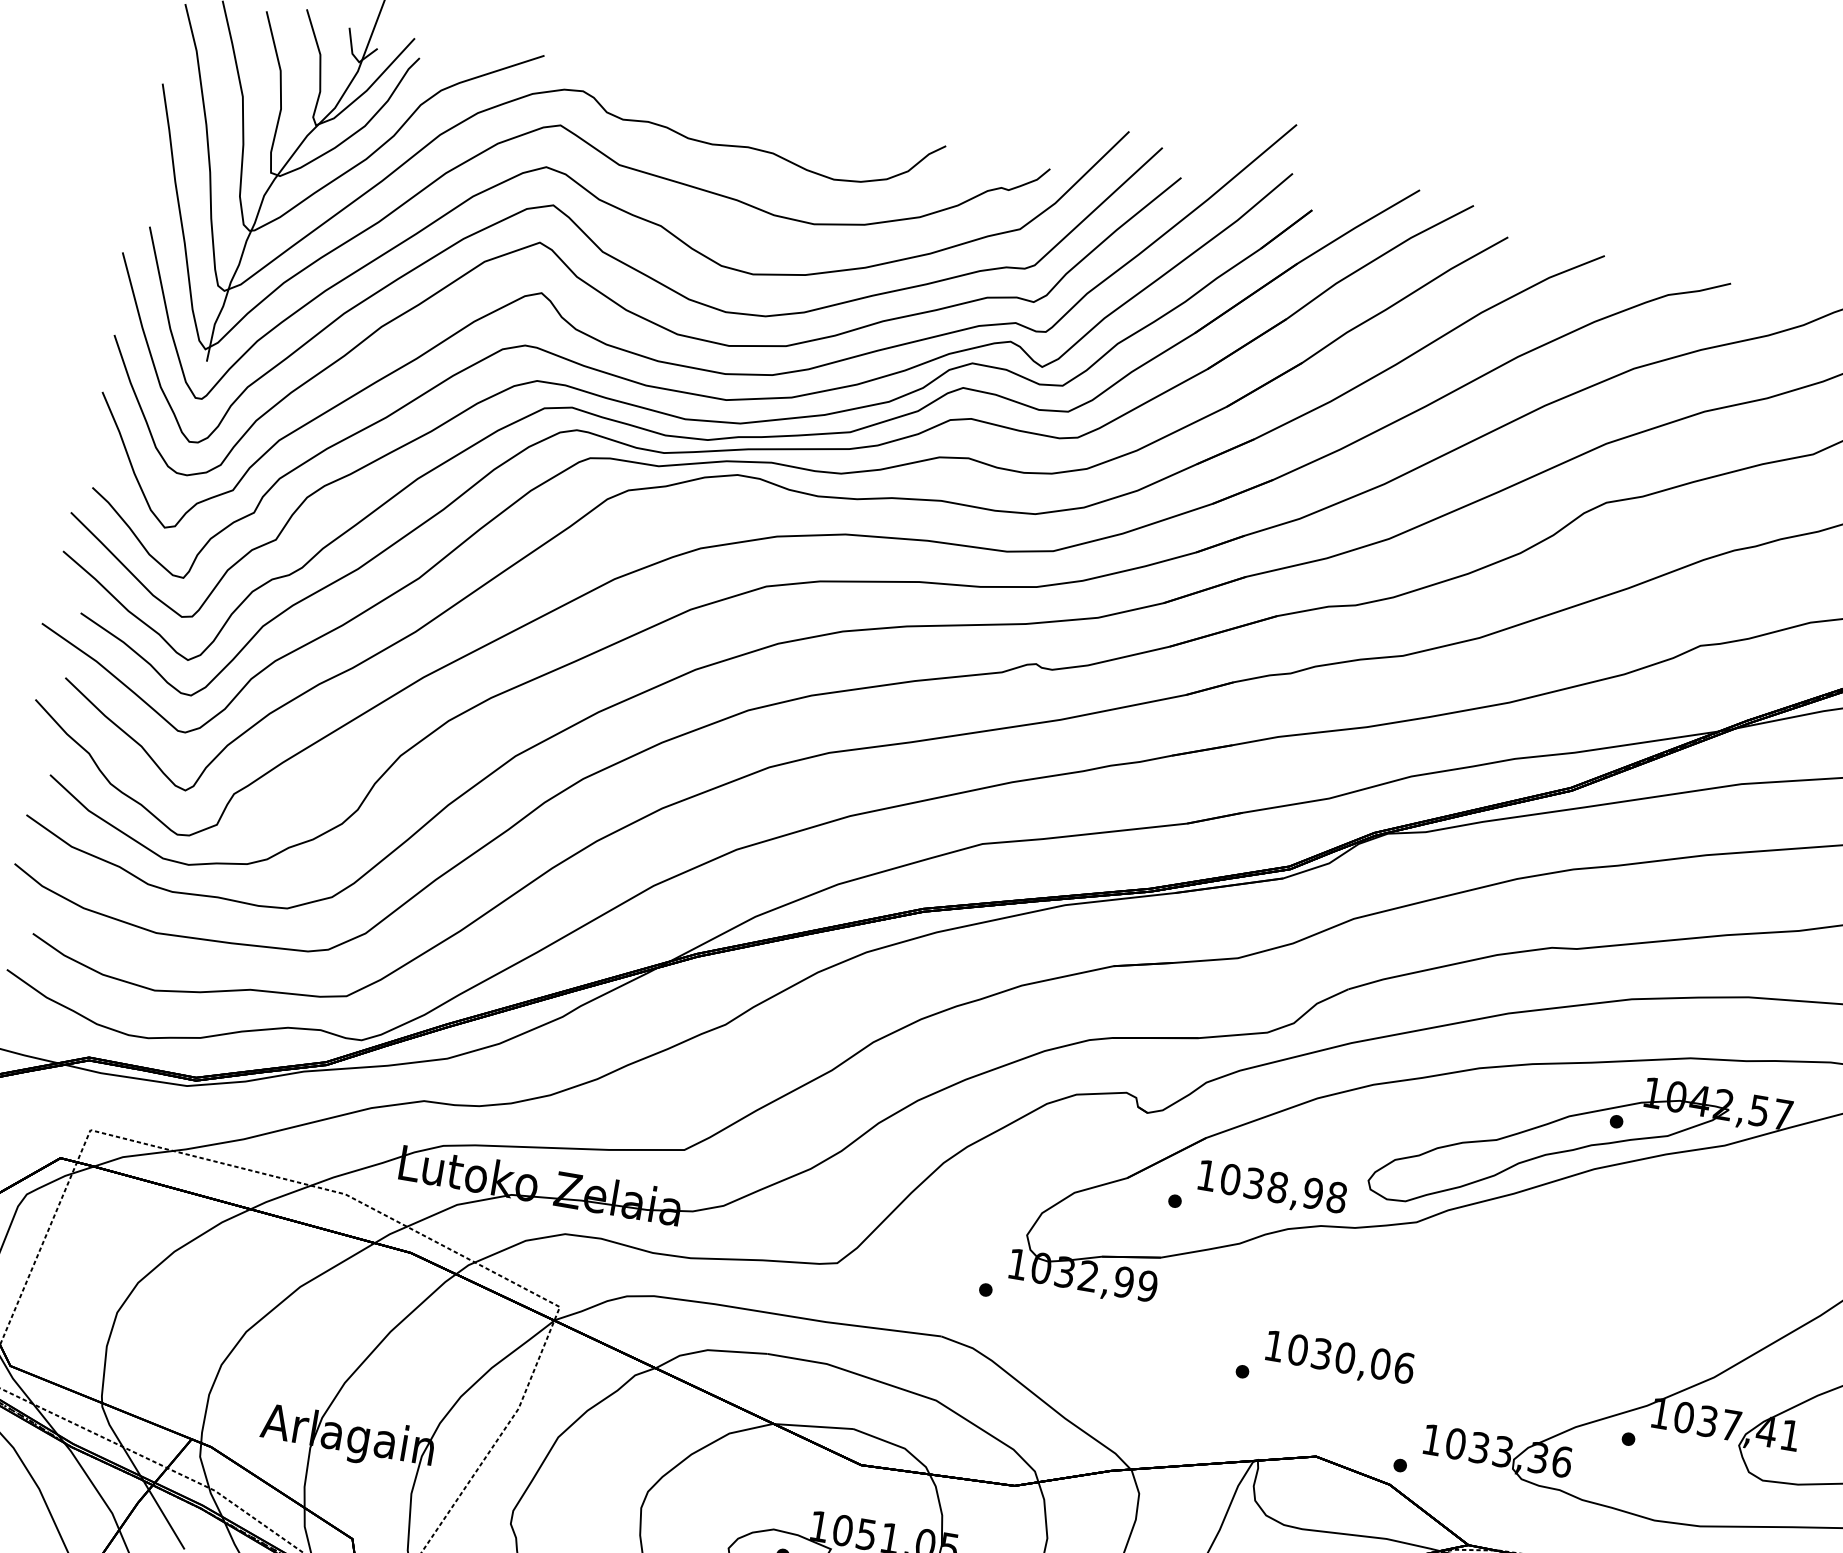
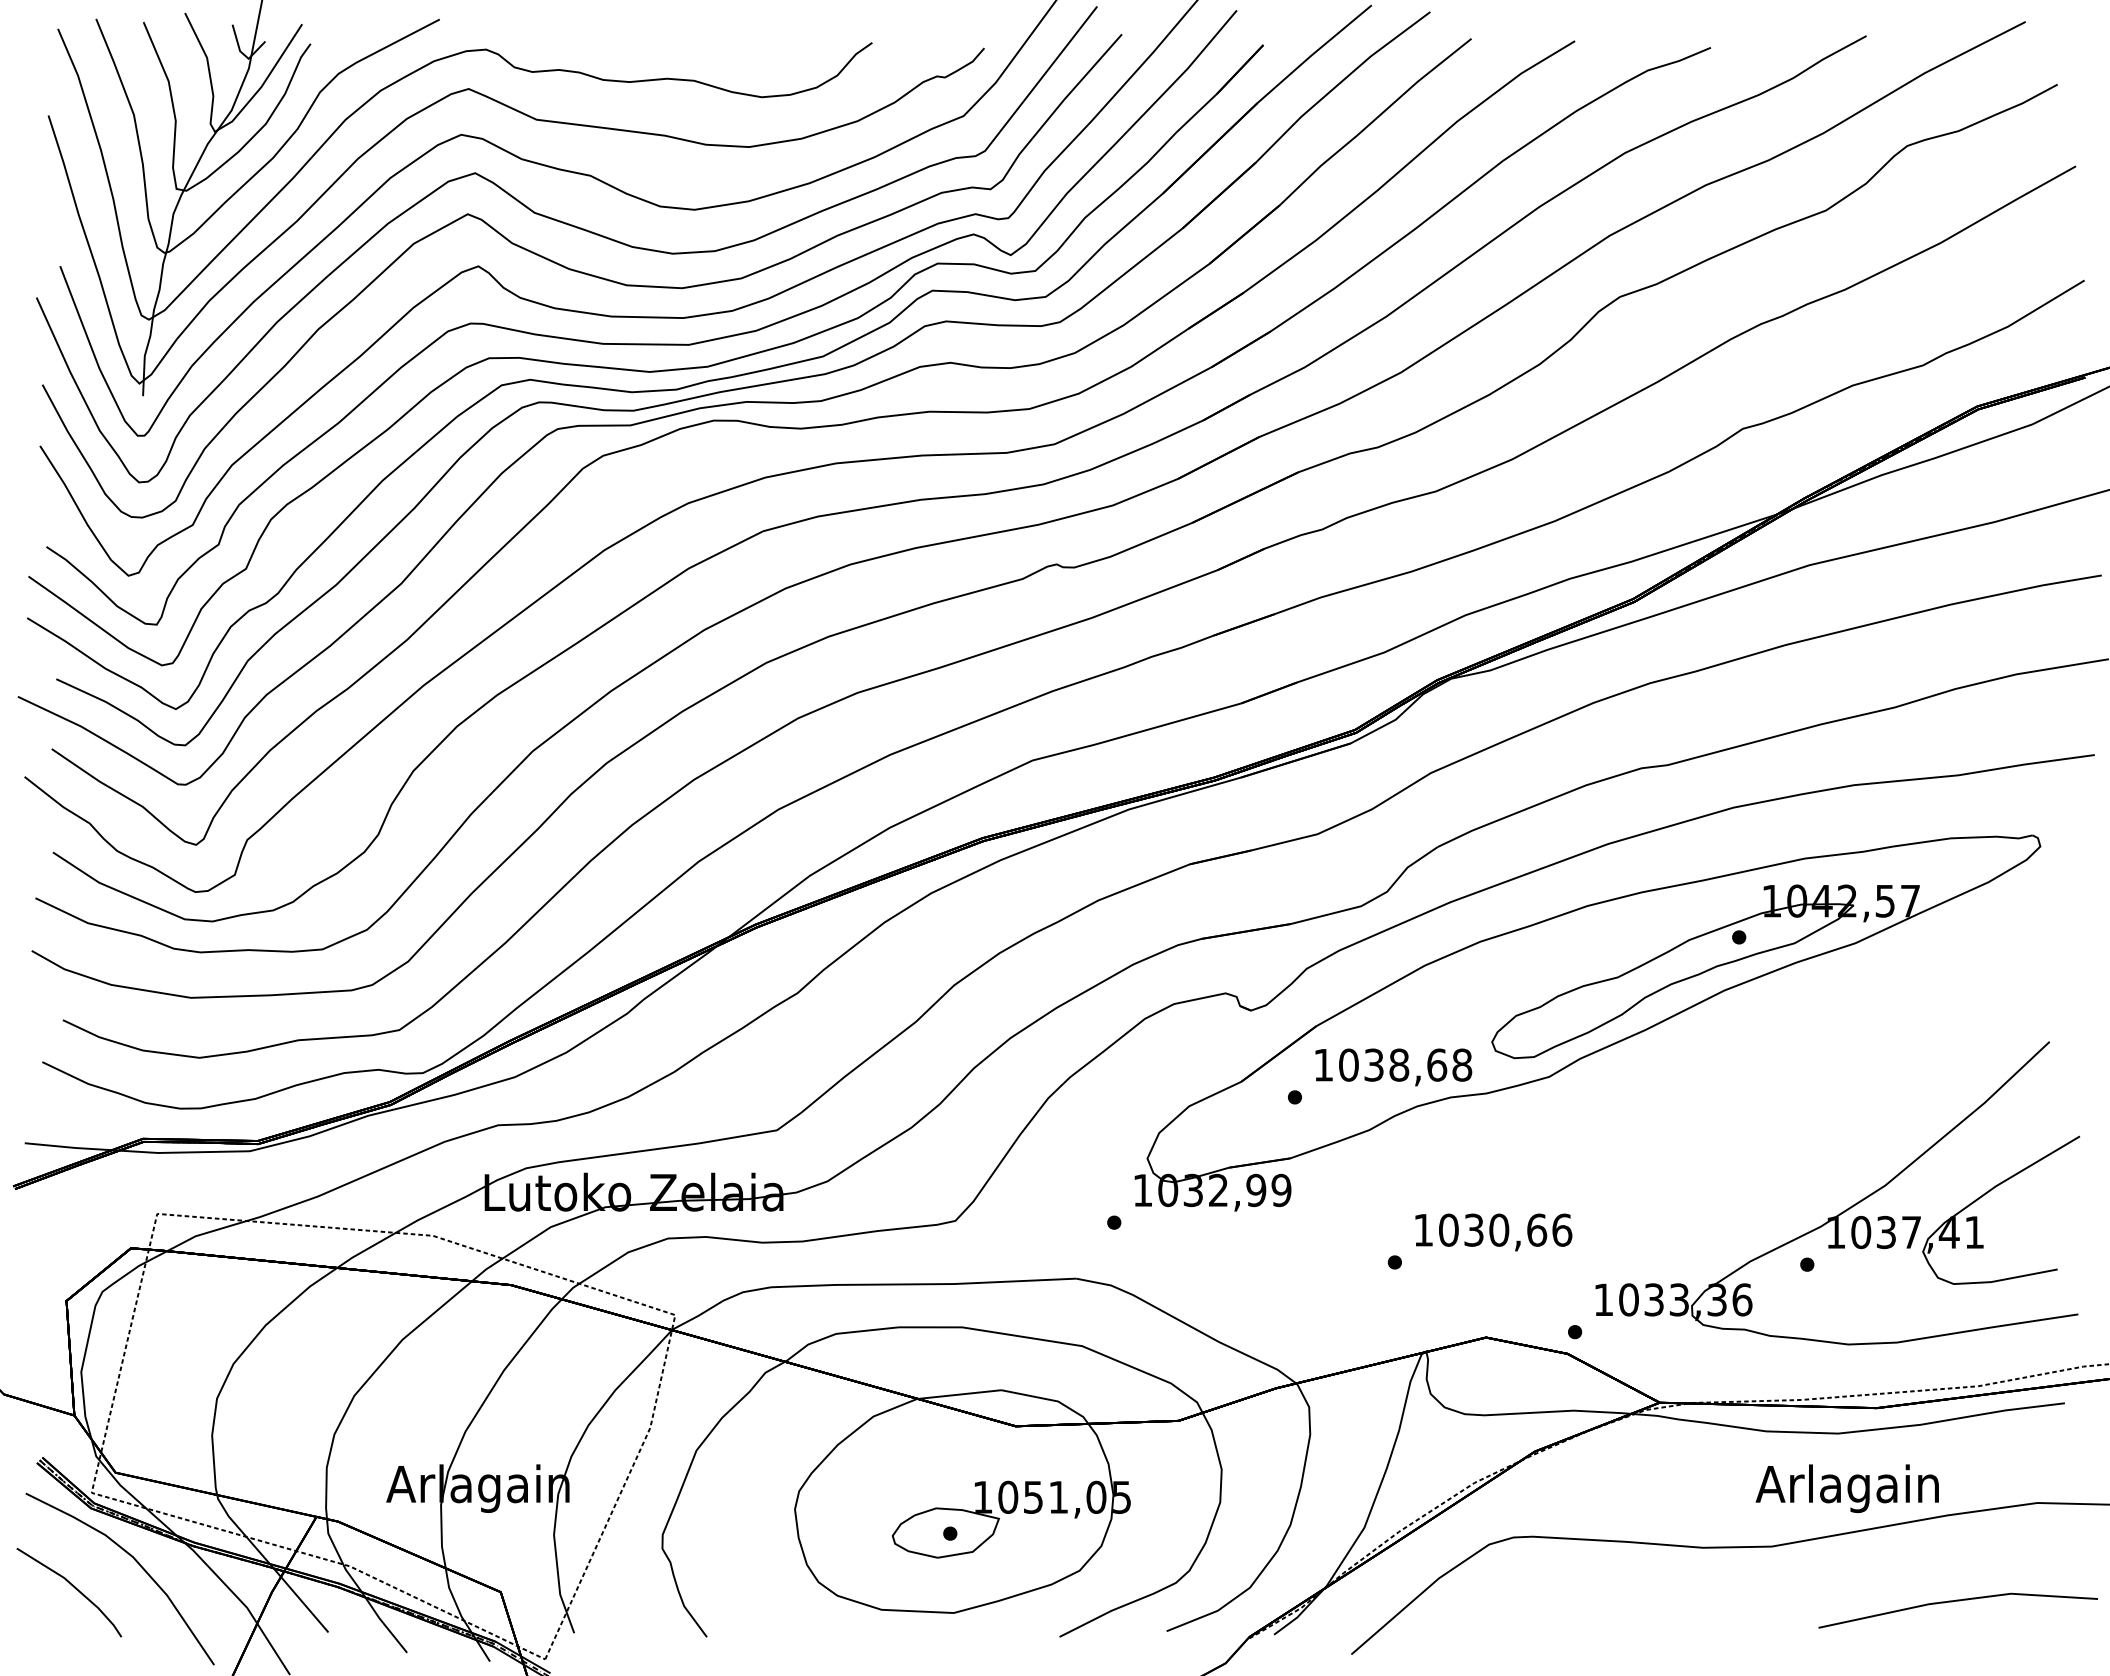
text: (1313, 1193) -> (1437, 1064), 1038,98 -> 1038,68
text: (1381, 1363) -> (1537, 1229), 1030,06 -> 1030,66

